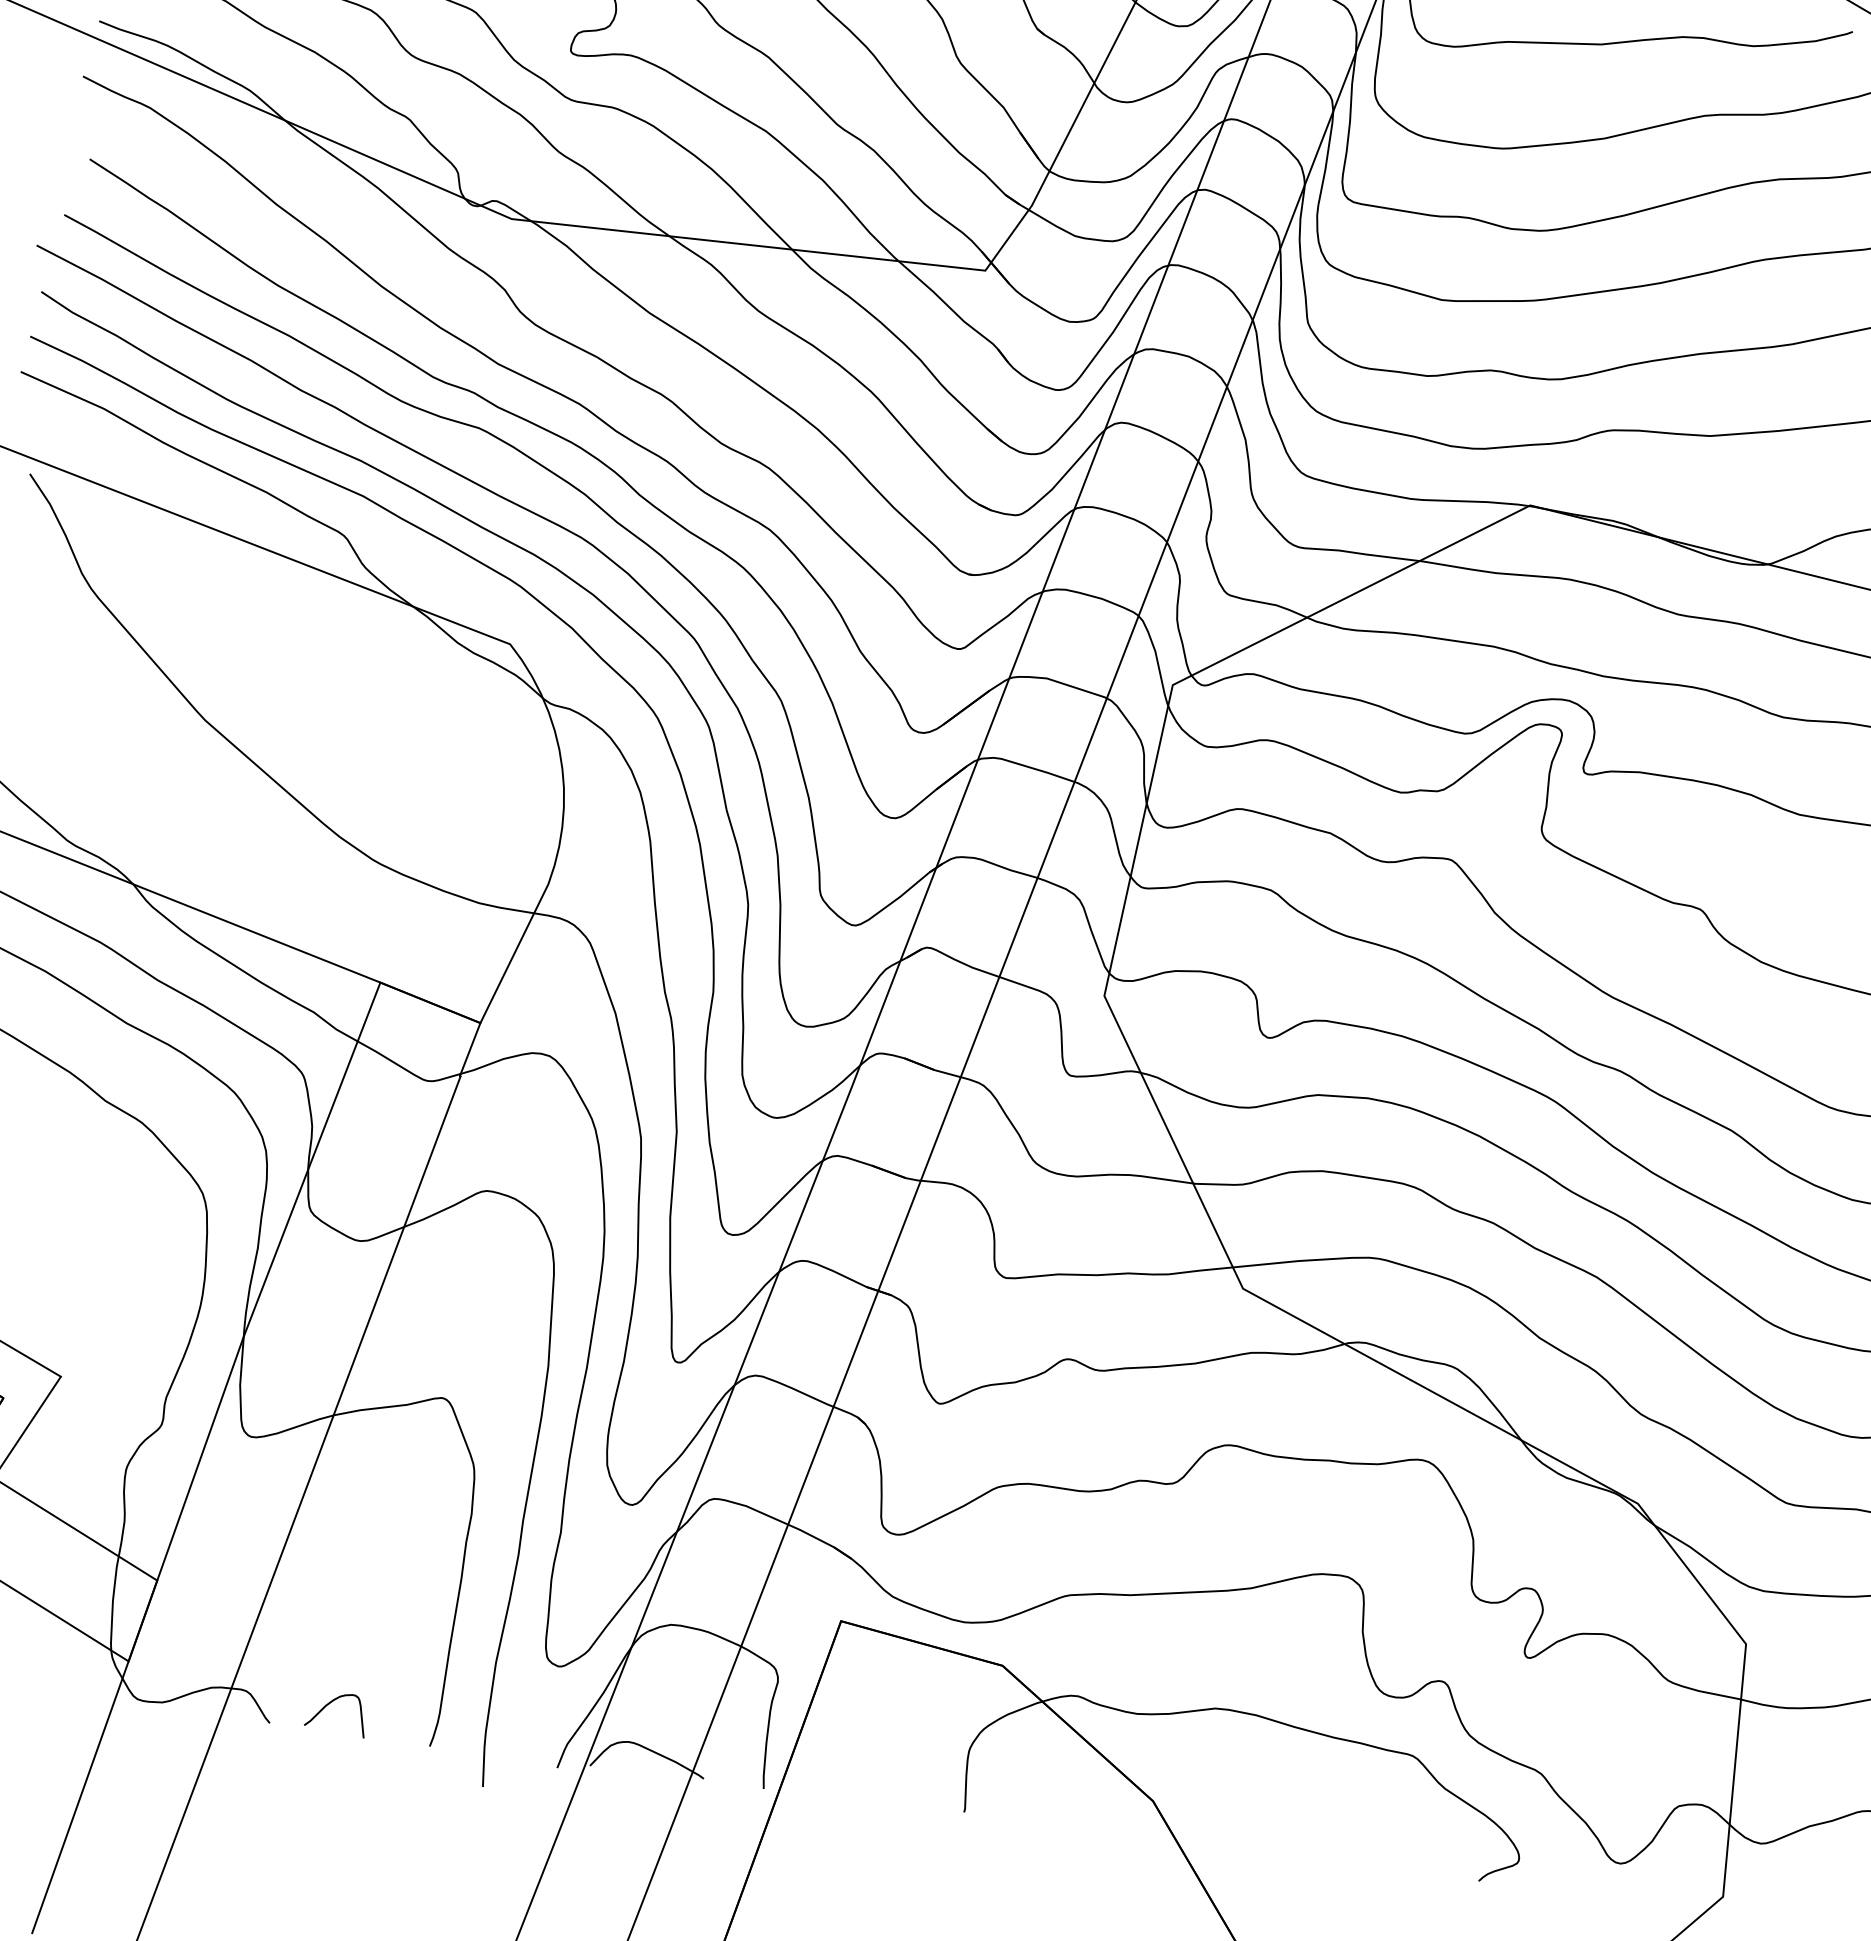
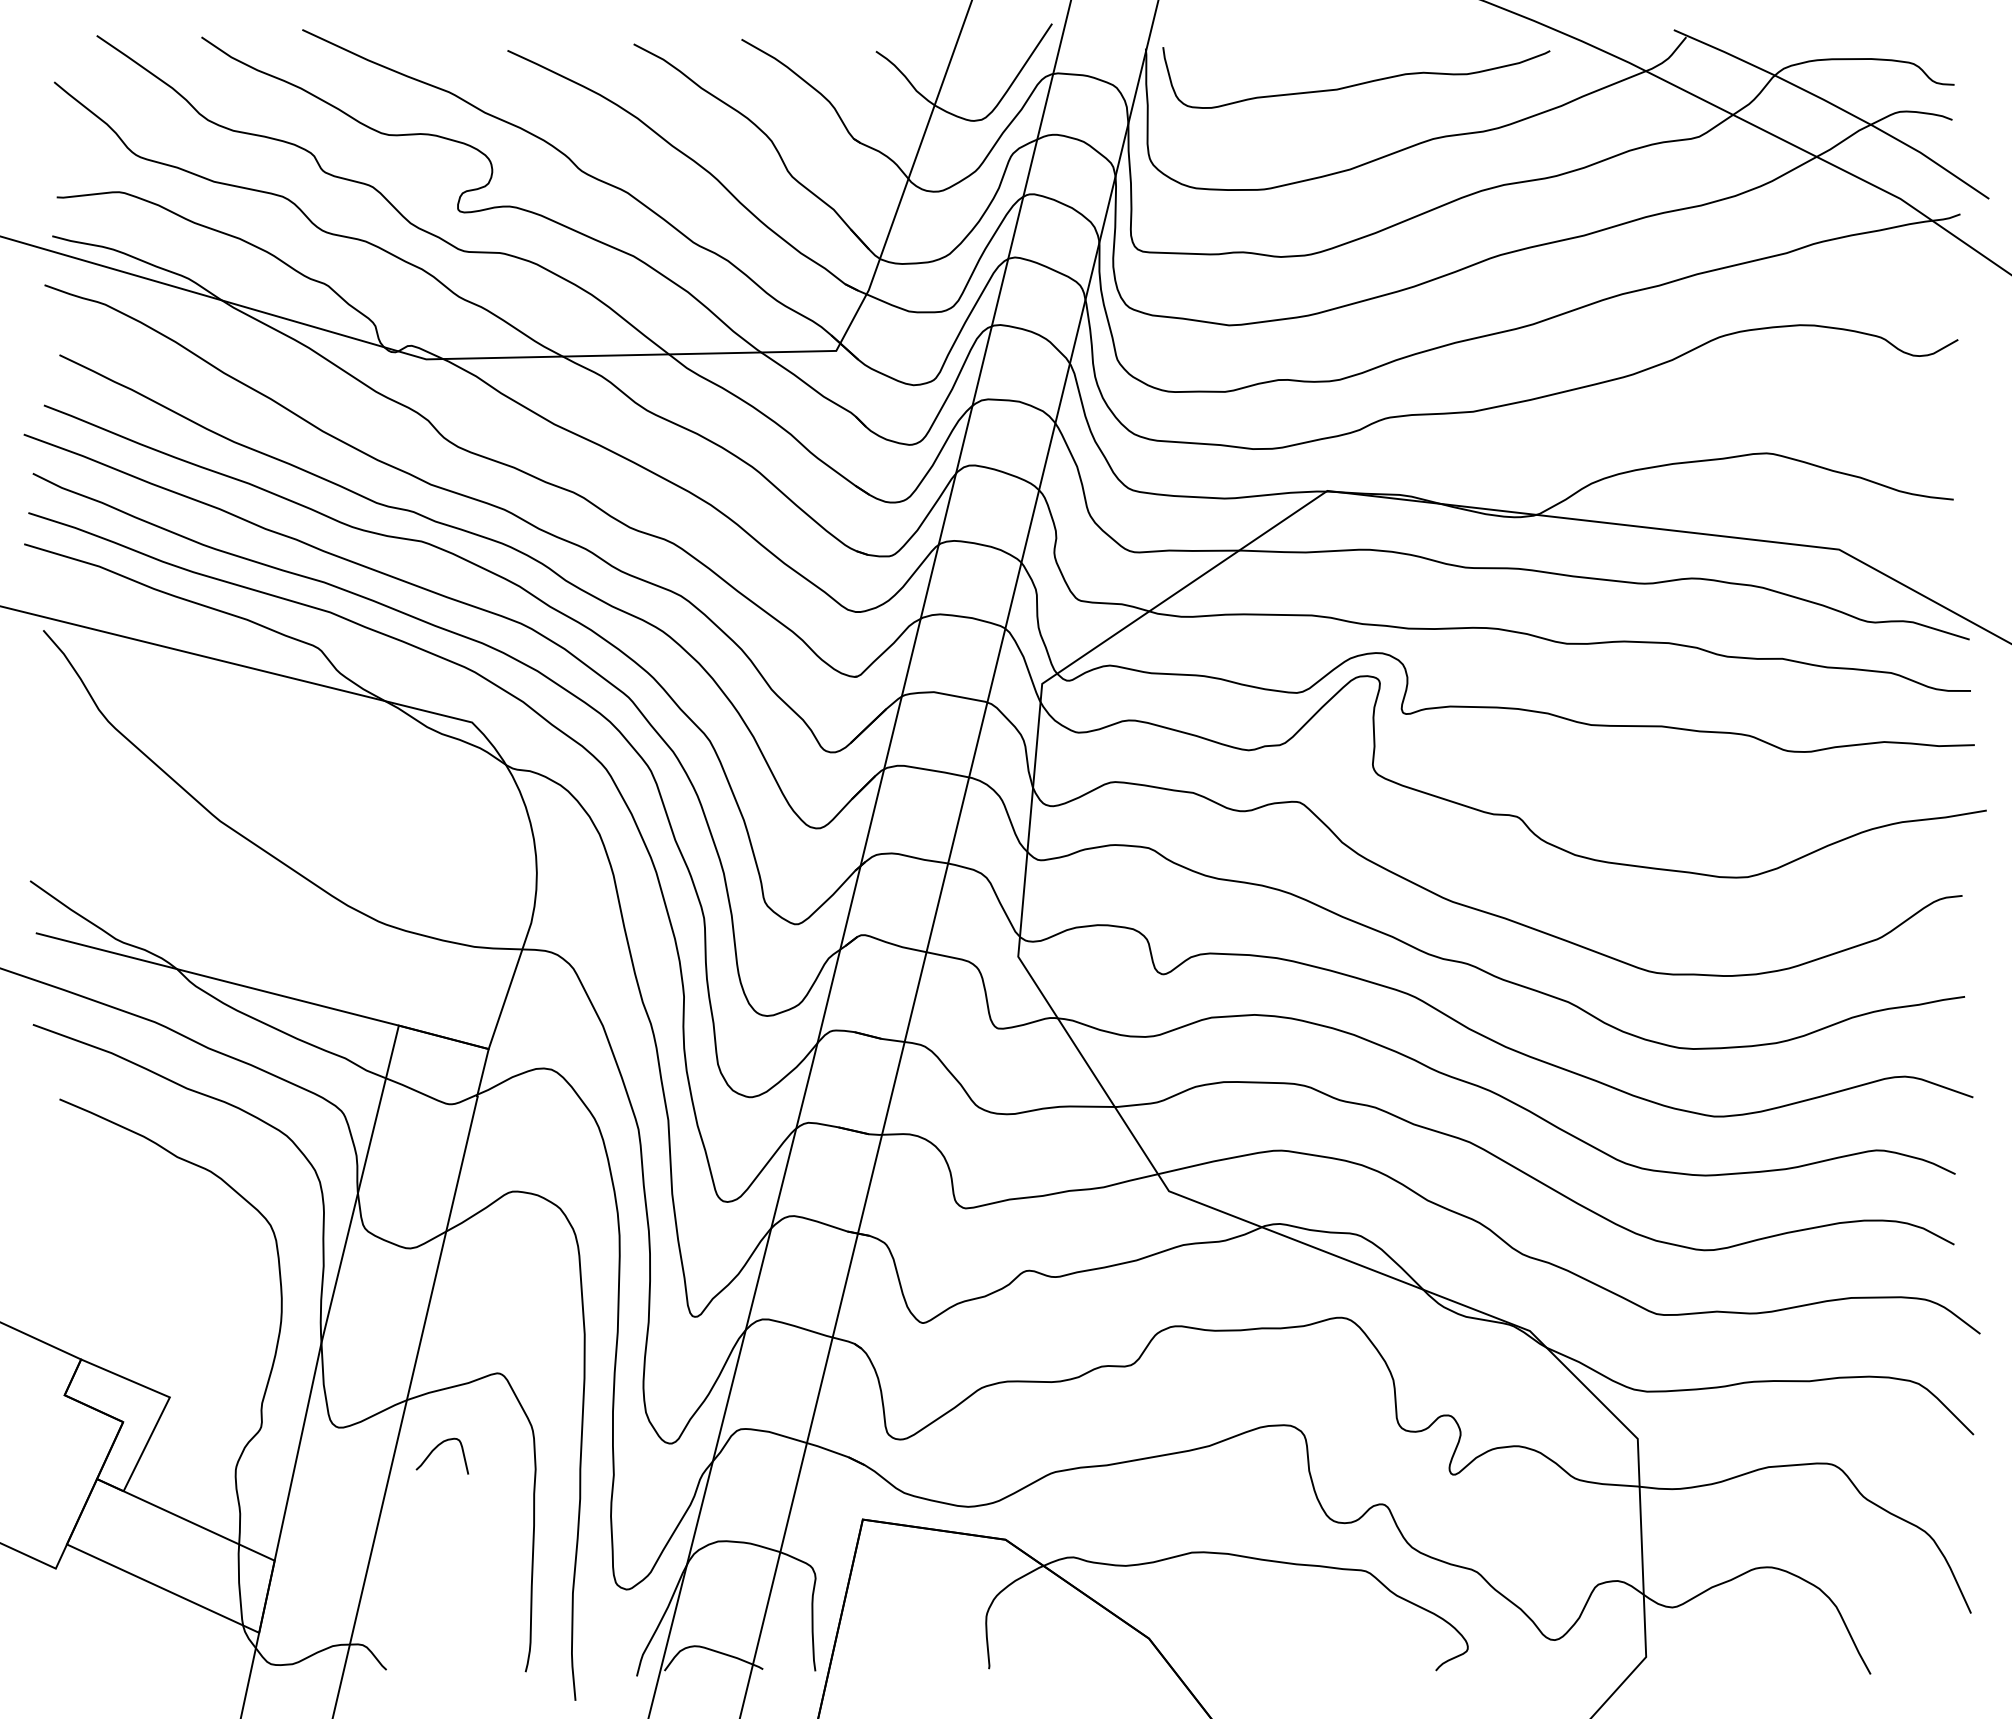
curve: (330, 1703) -> (436, 1448), moved

